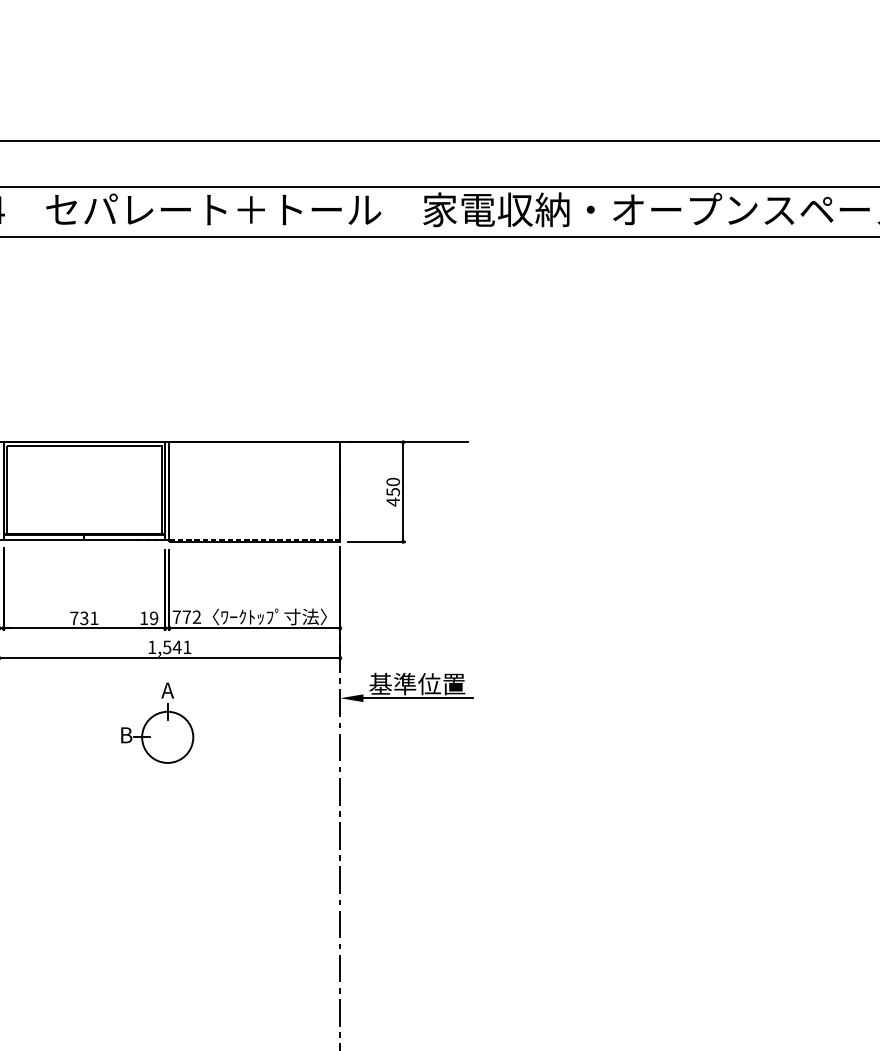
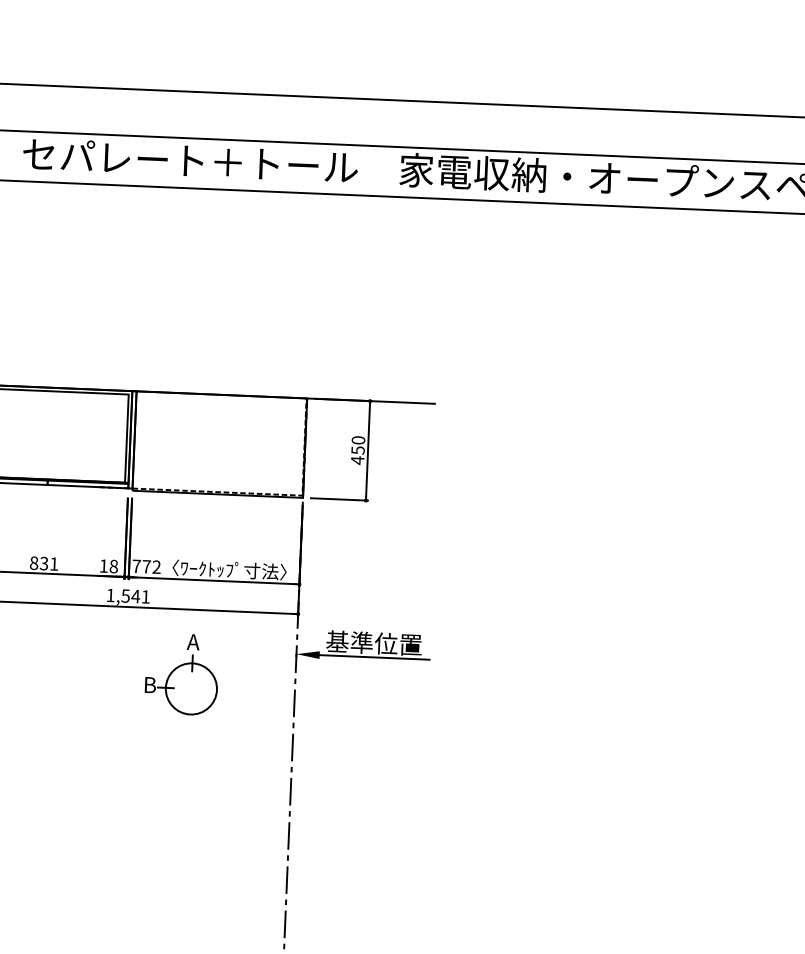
text: (74, 618) -> (34, 563), 731 -> 831
text: (154, 618) -> (114, 566), 19 -> 18
part: (157, 722) -> (181, 673), moved

